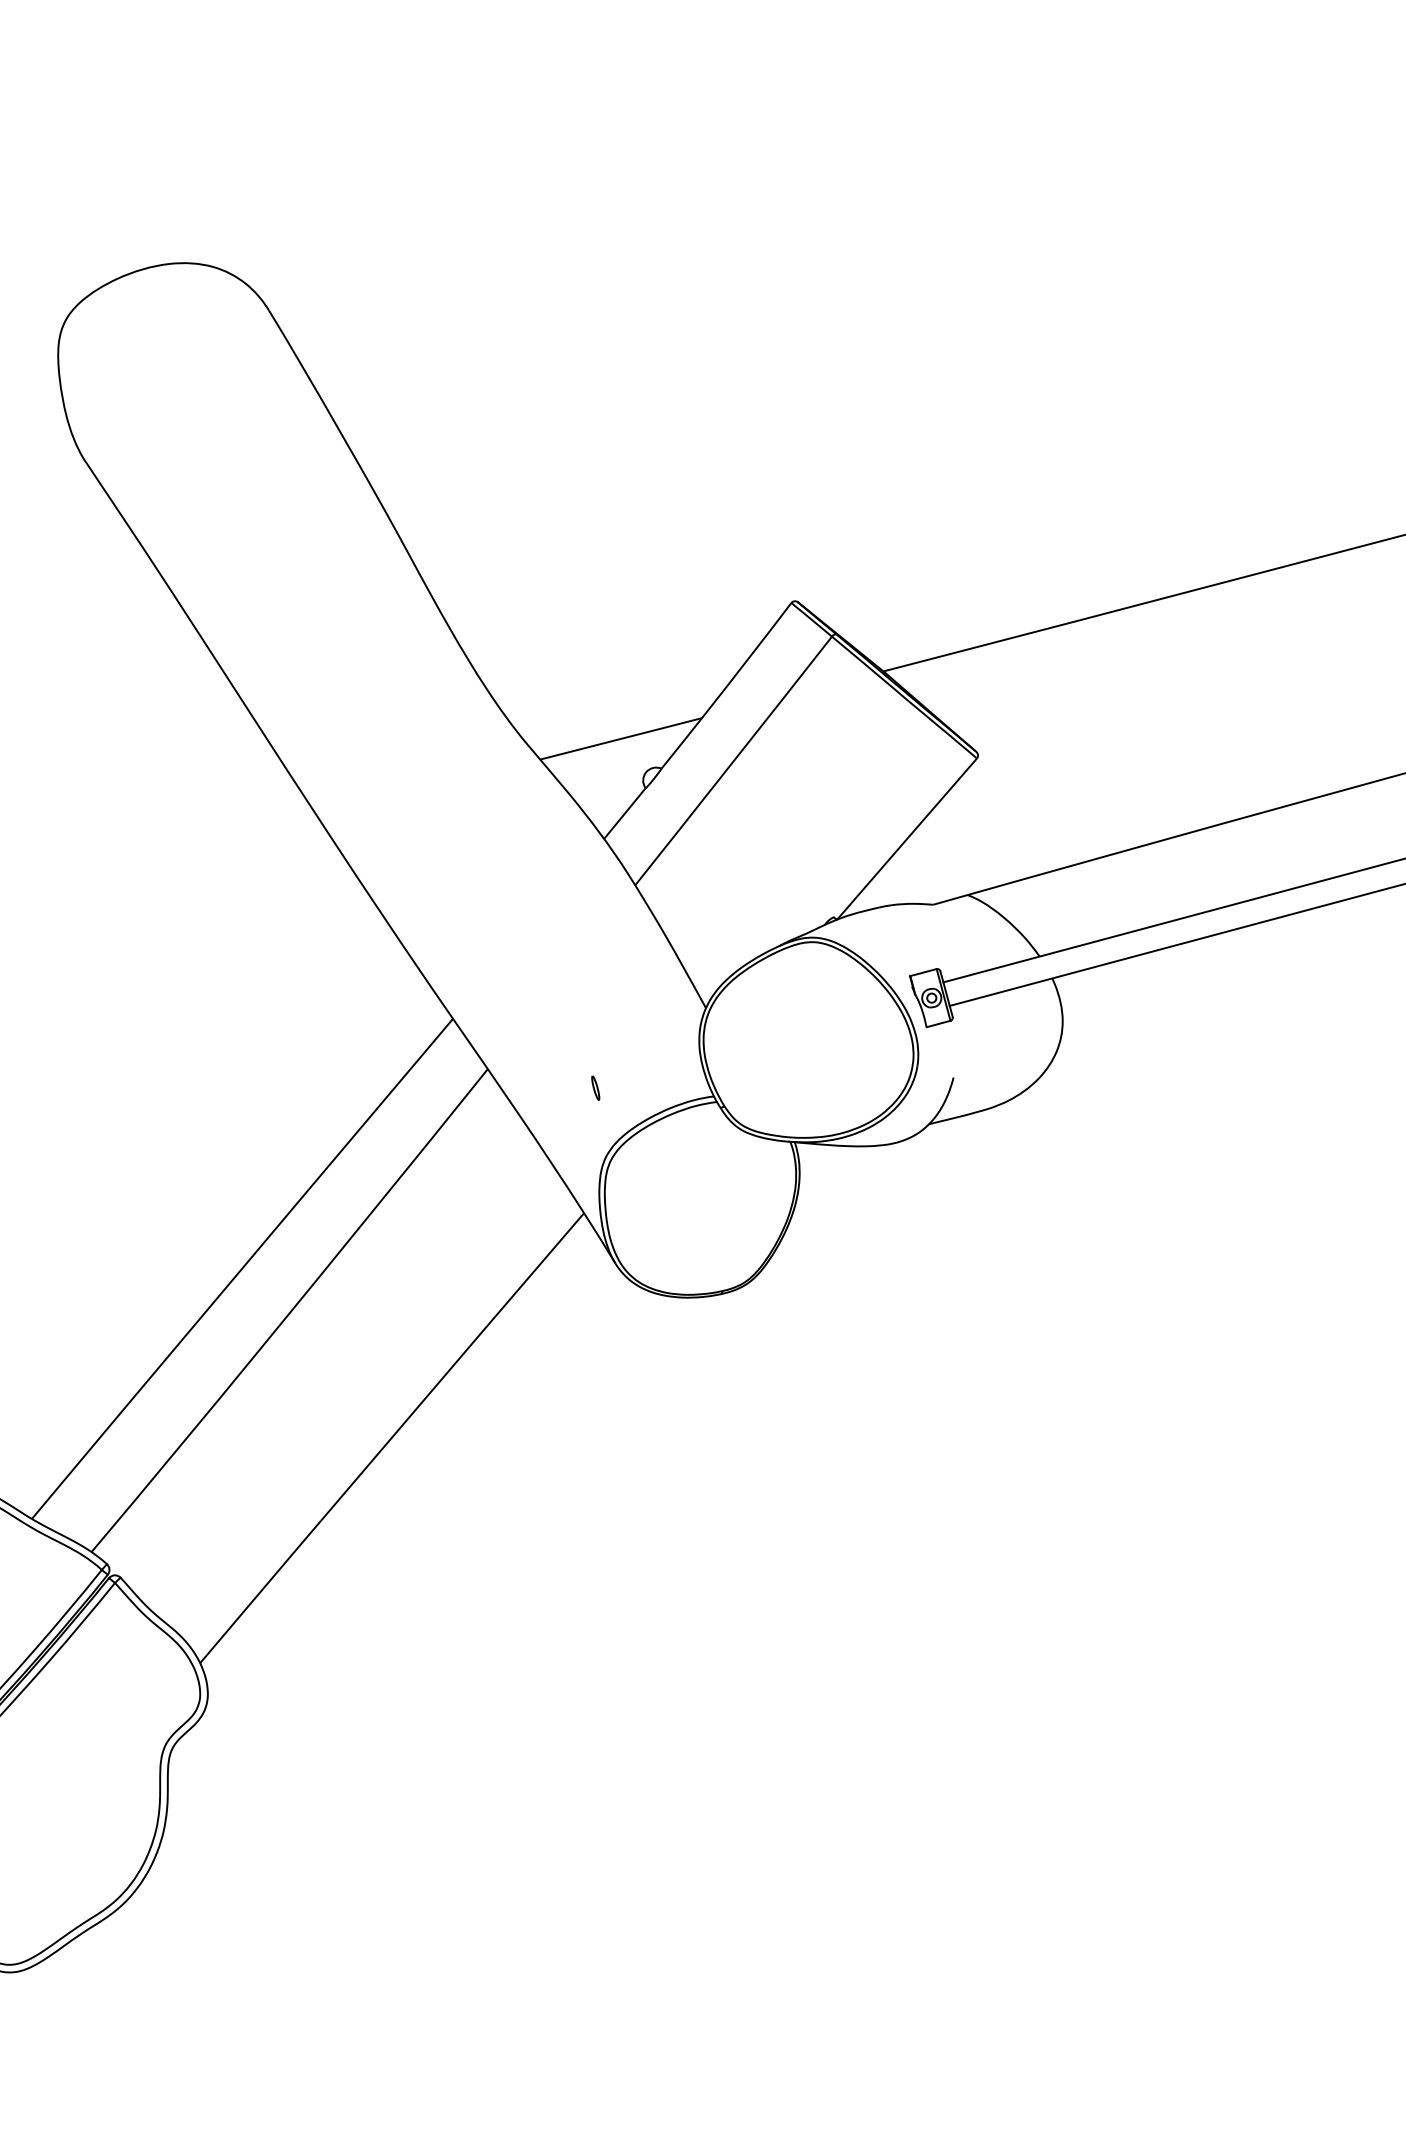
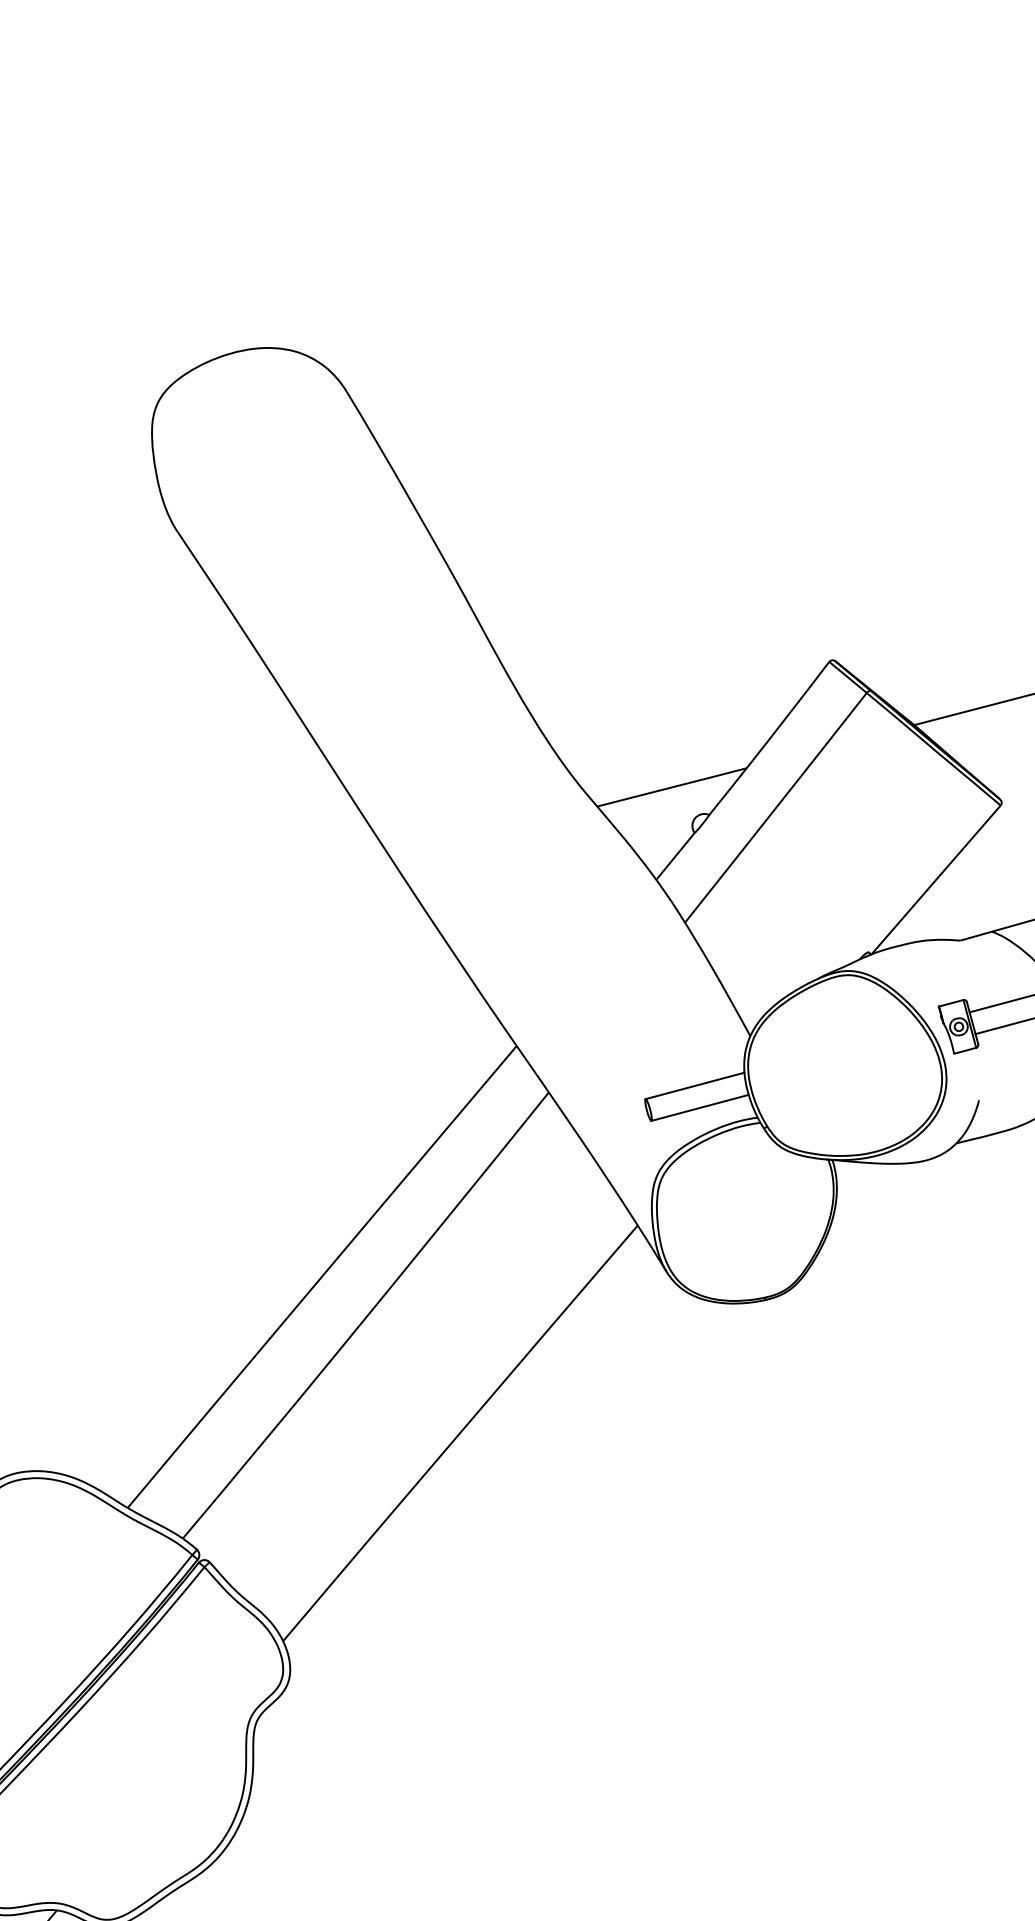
line: (645, 1061) -> (694, 1085), added
line: (651, 1085) -> (700, 1107), added

